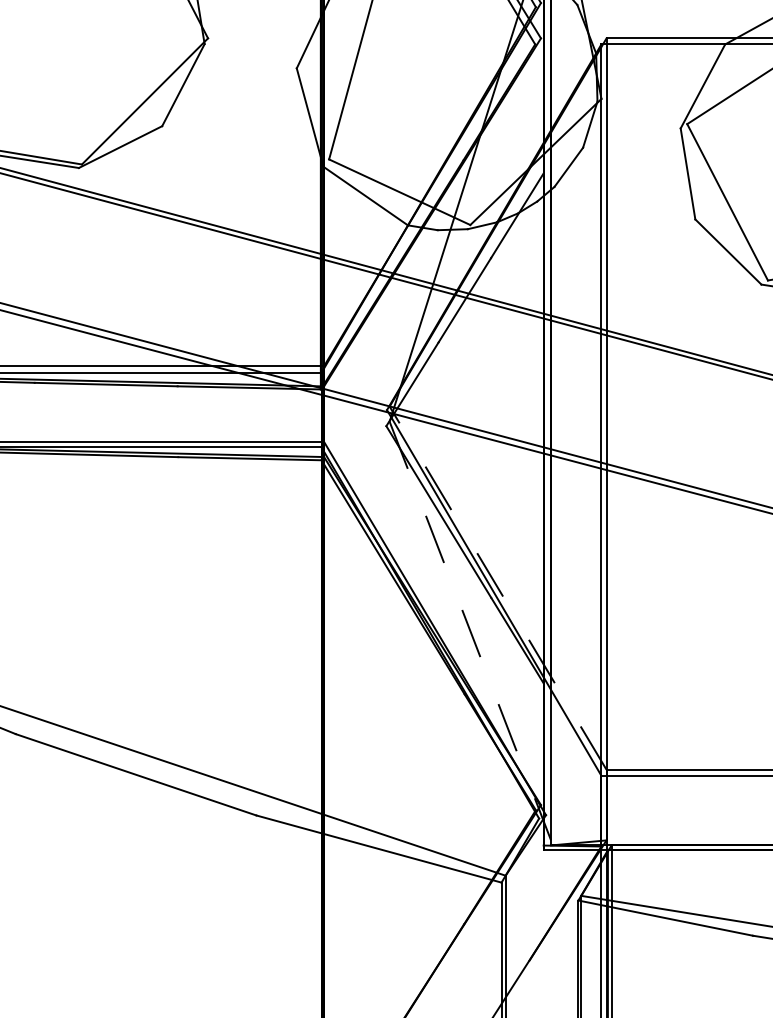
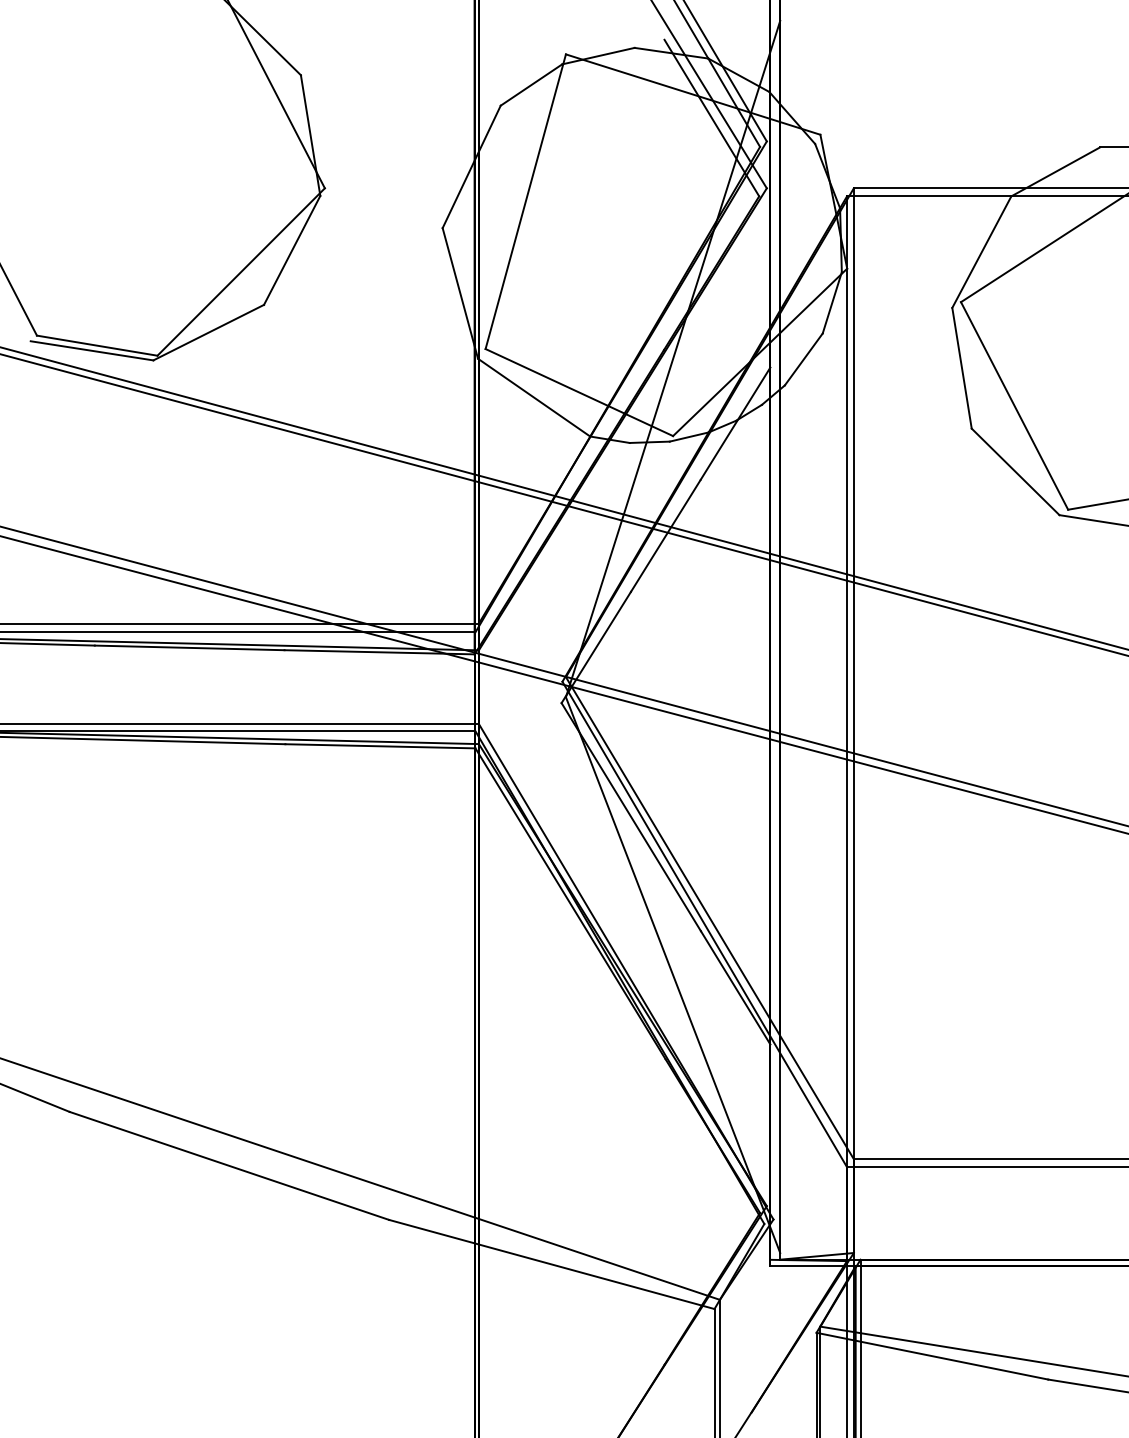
line: (497, 588) -> (709, 918), dashed -> solid
line: (470, 631) -> (673, 975), dashed -> solid

